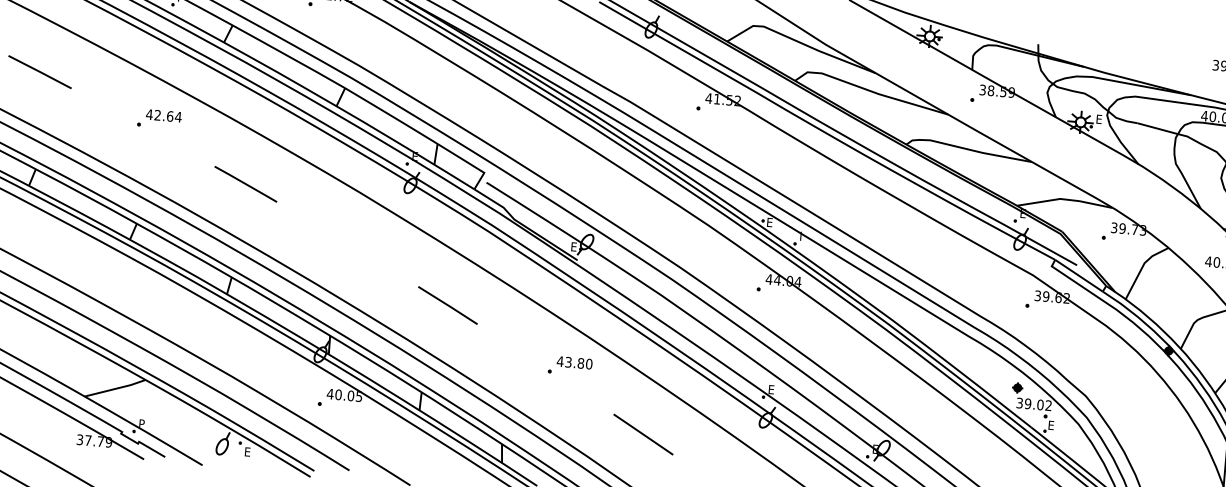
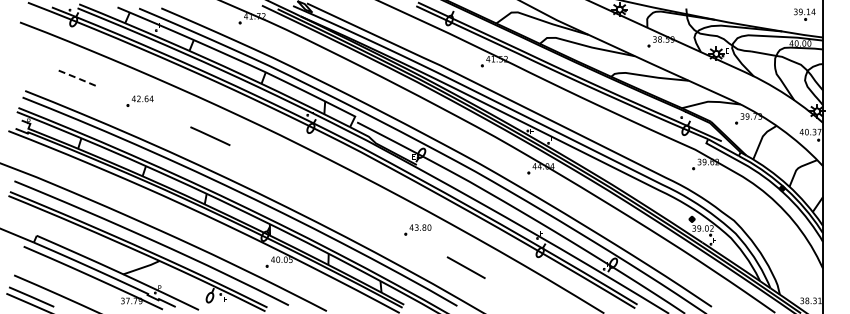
line: (41, 71) -> (79, 78), solid -> dashed
part: (158, 118) -> (139, 100), moved
line: (446, 305) -> (339, 199), removed

